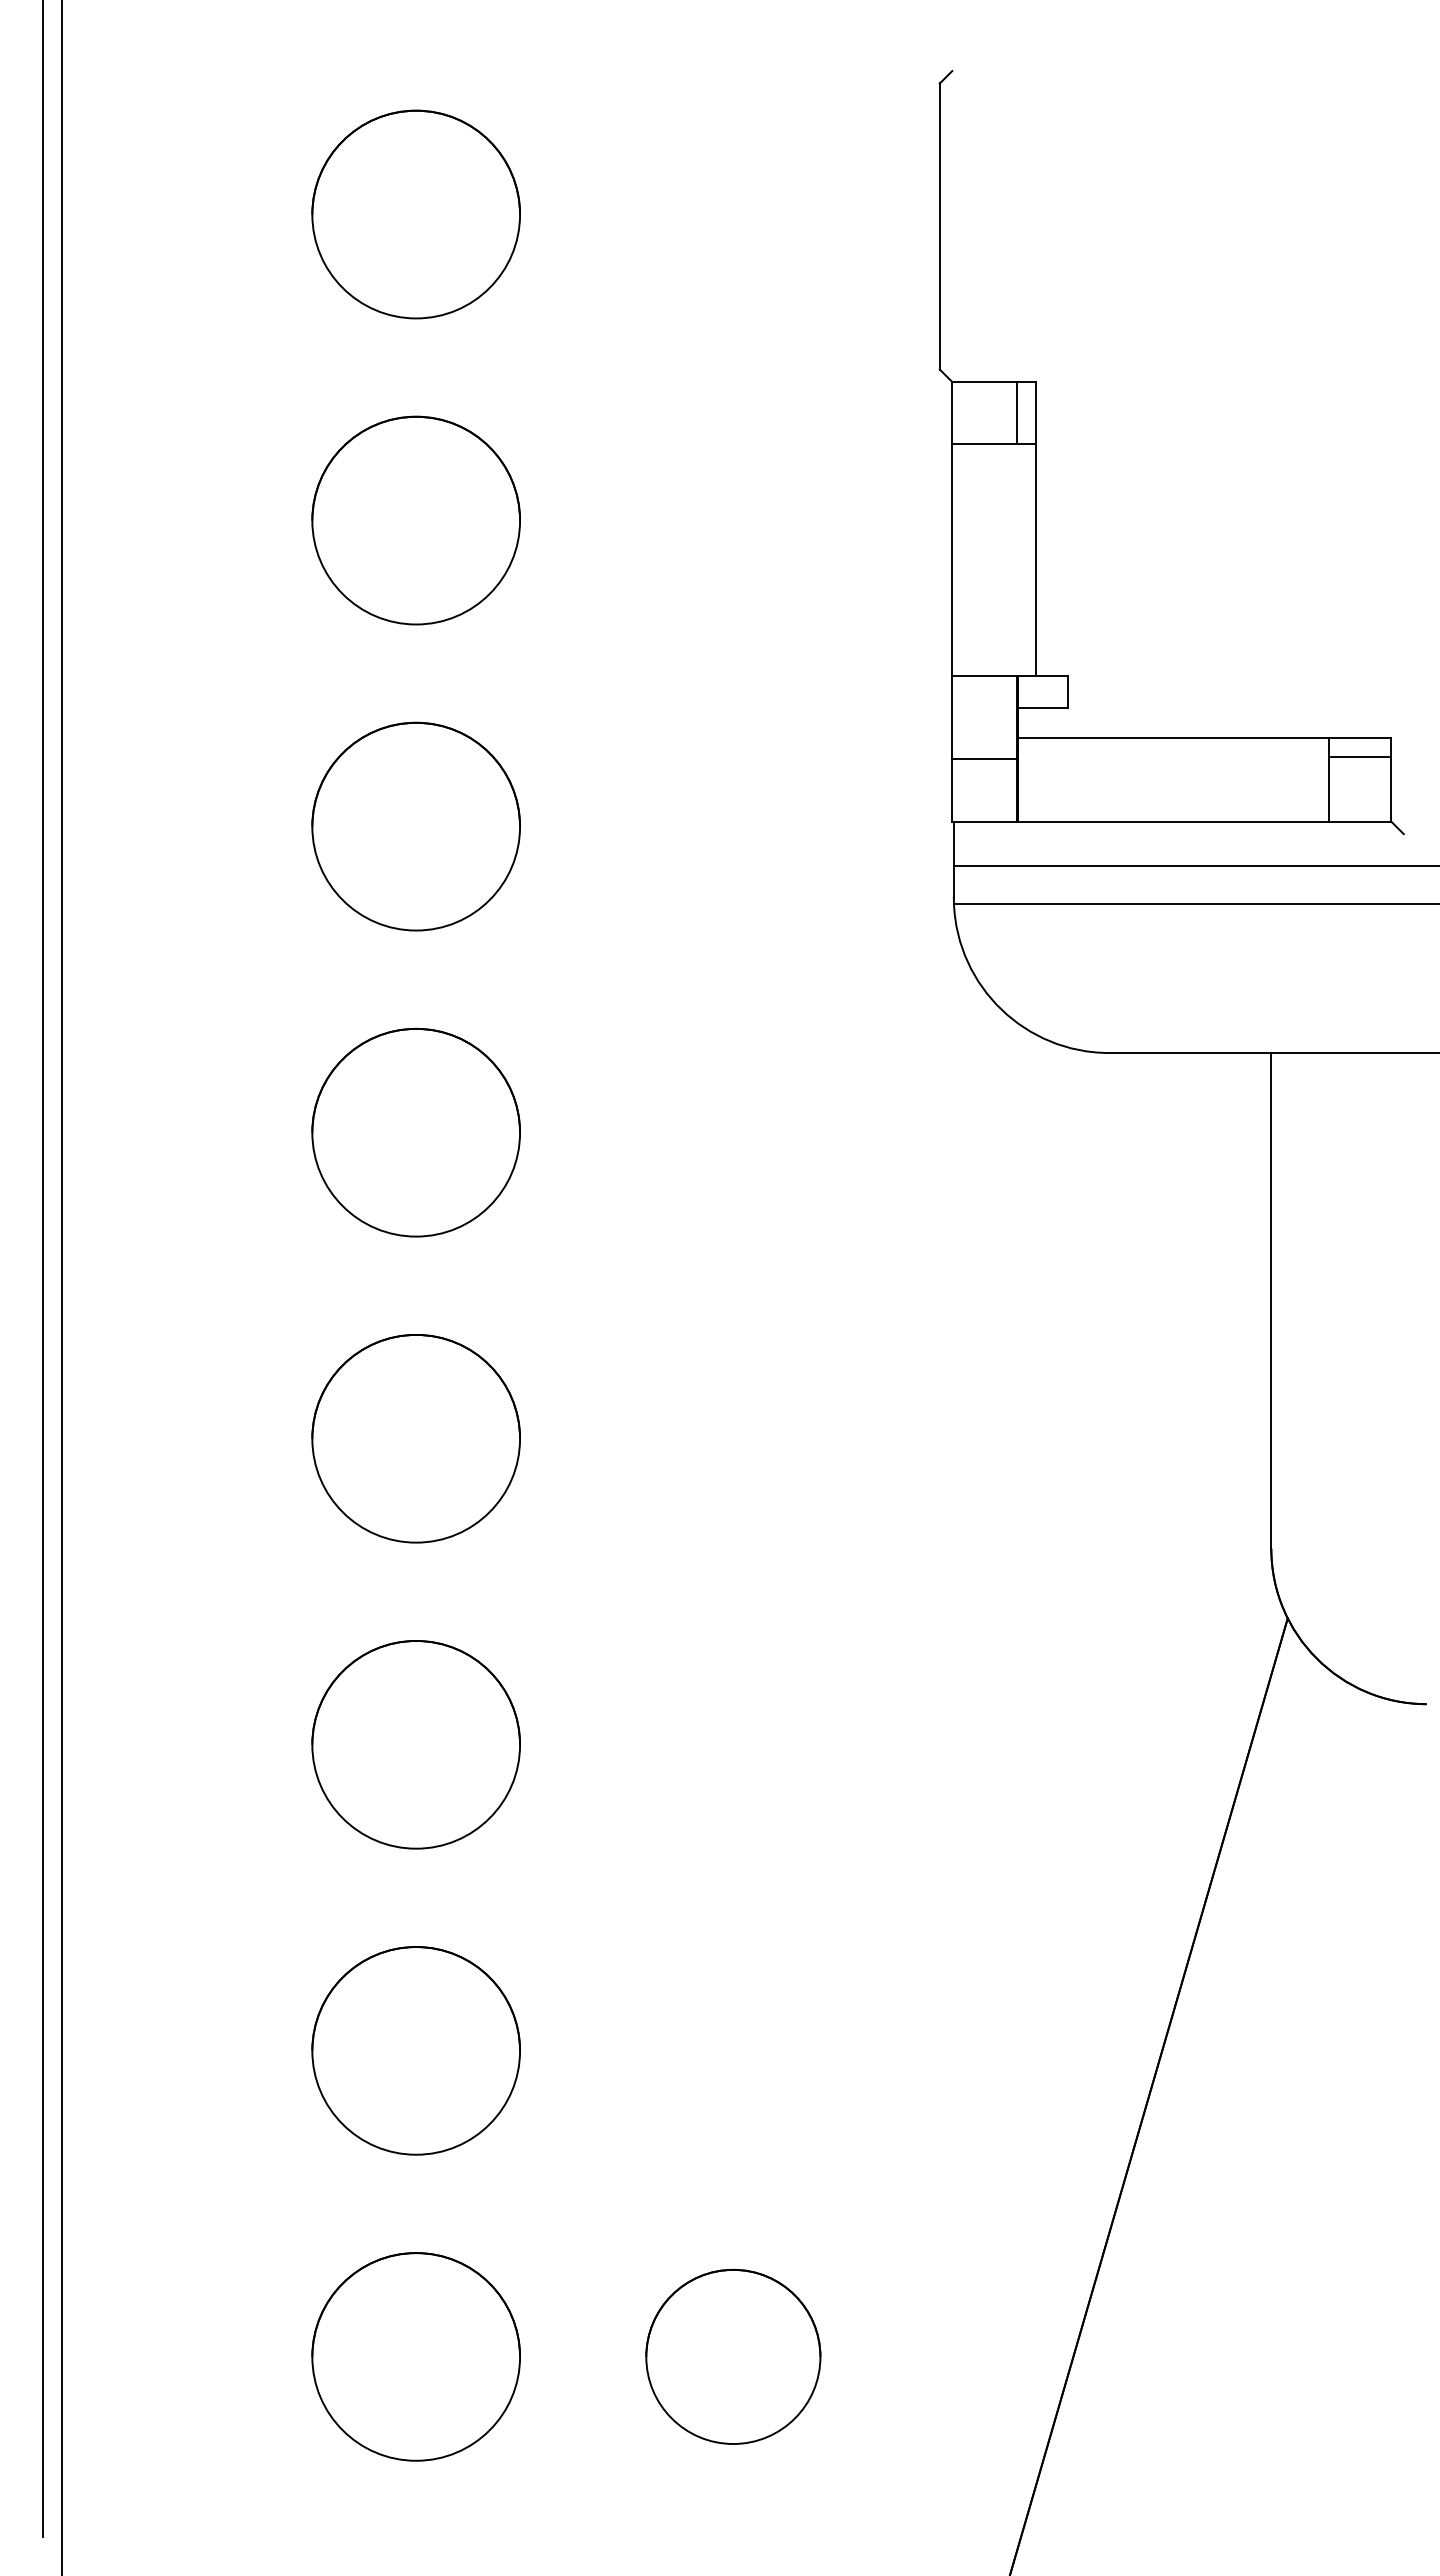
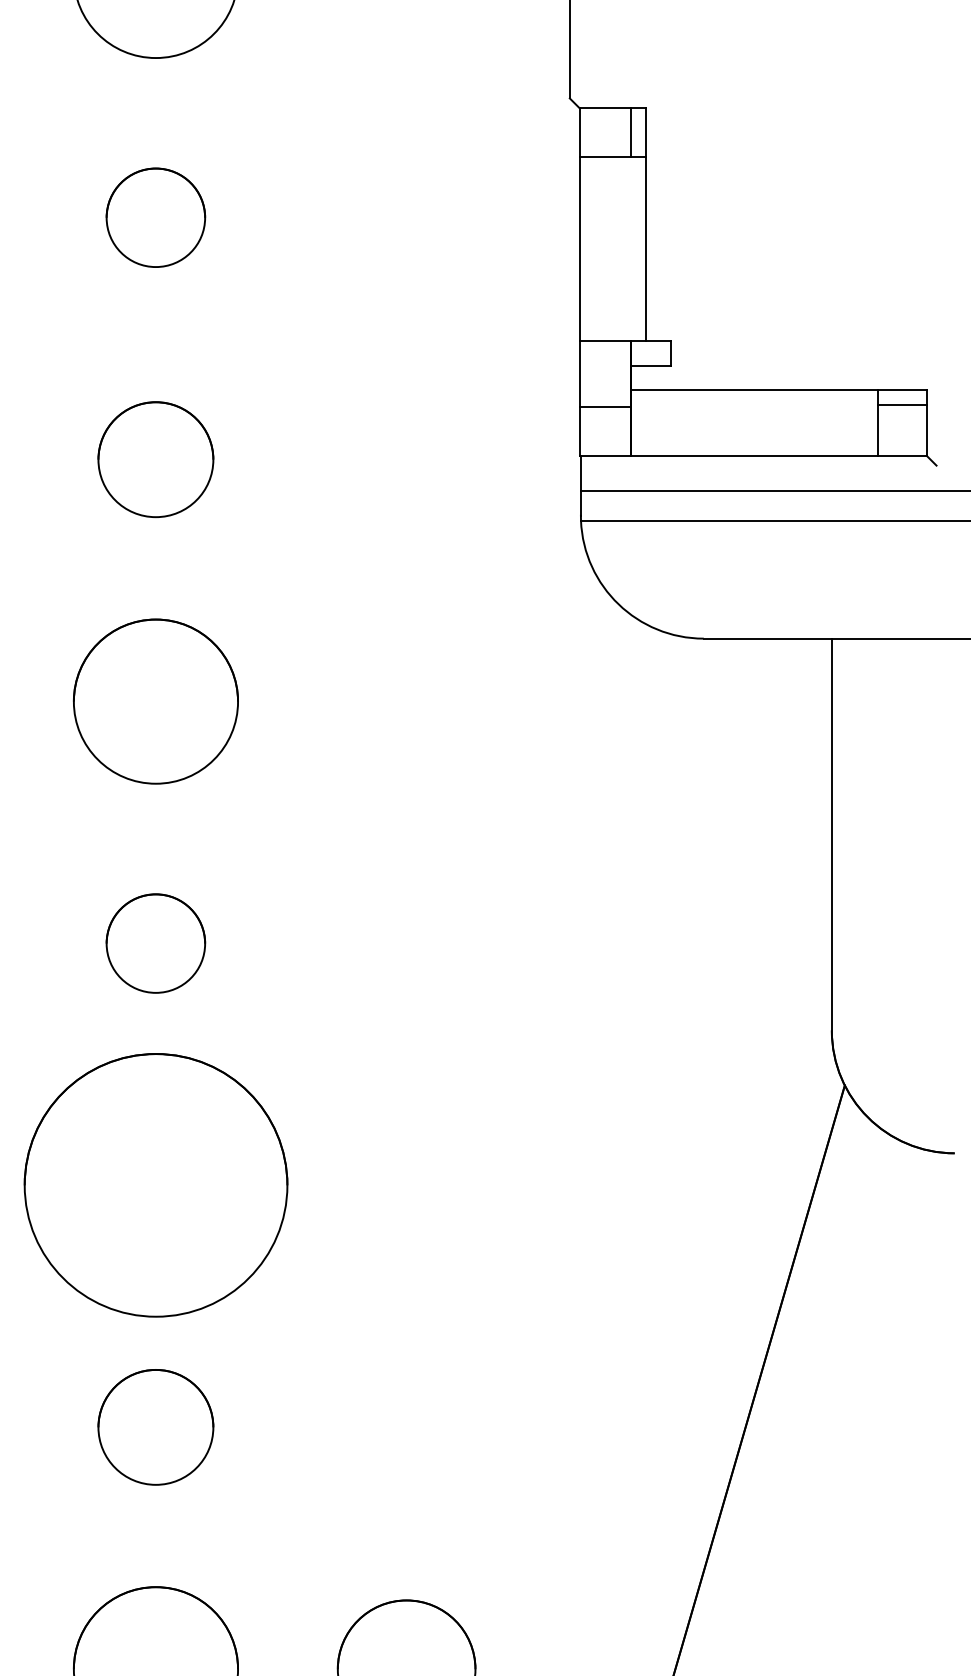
part: (415, 520) -> (155, 217), size x0.6
part: (415, 826) -> (155, 459), size x0.7
circle: (415, 1438) -> (155, 943), size x0.6
circle: (415, 1744) -> (155, 1185), size x1.6
circle: (415, 2050) -> (155, 1427), size x0.7

